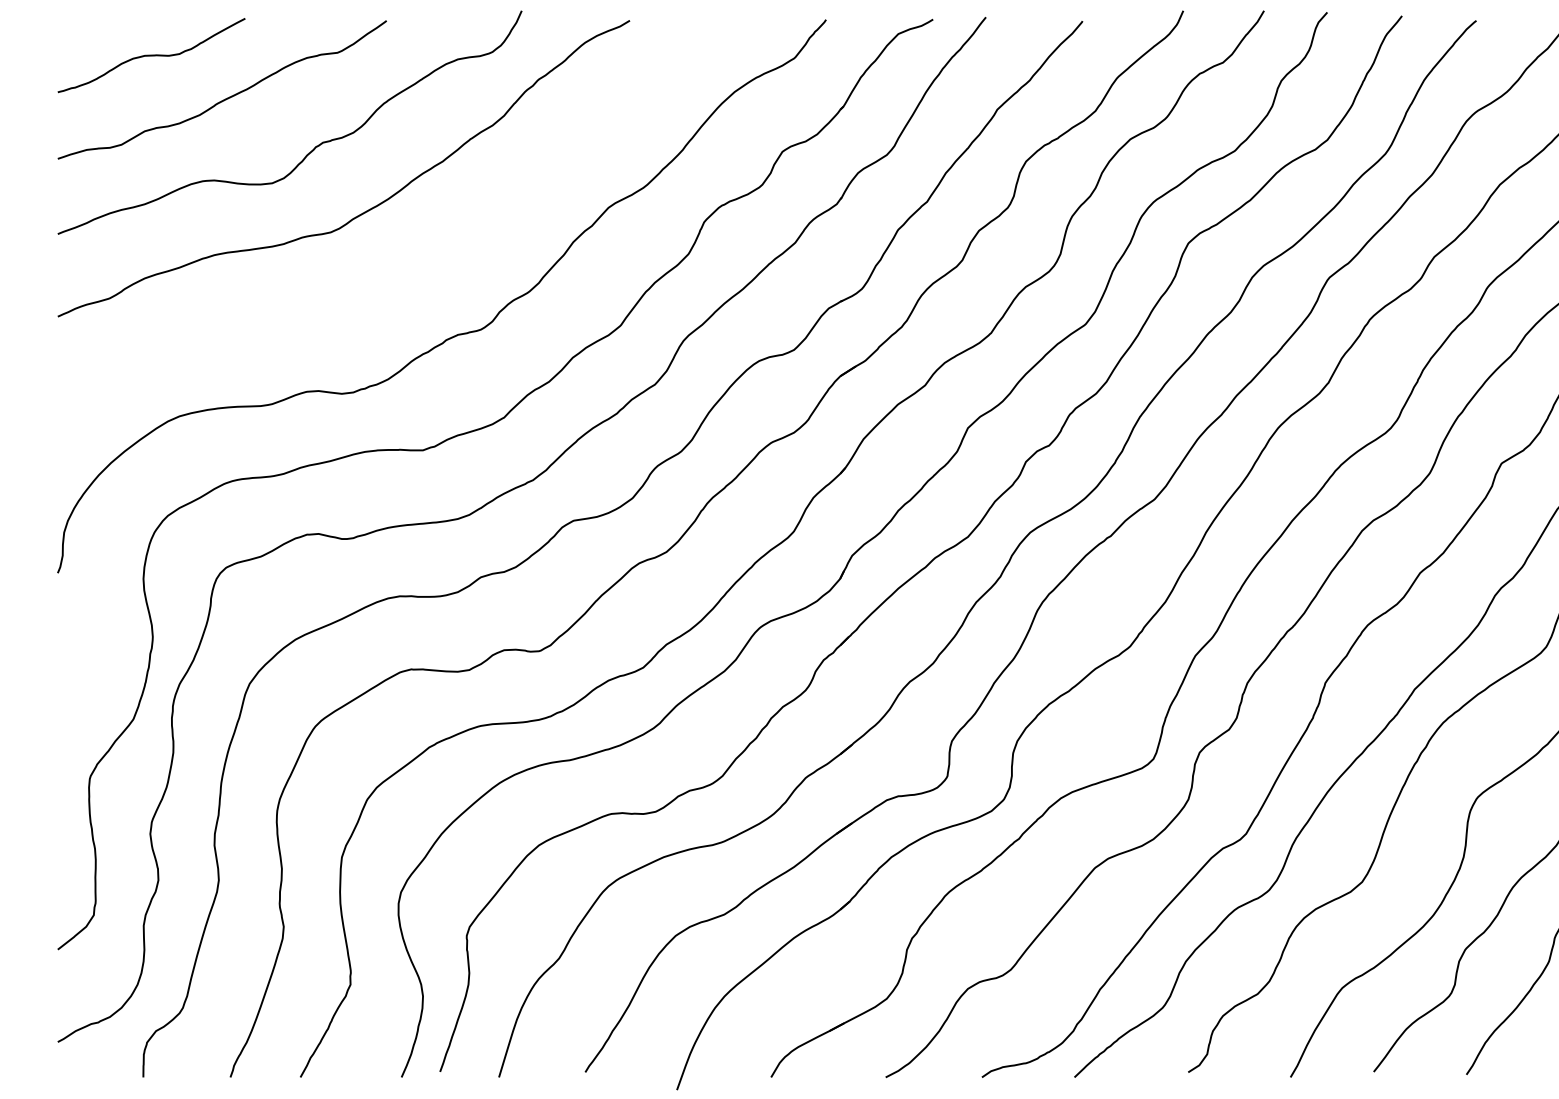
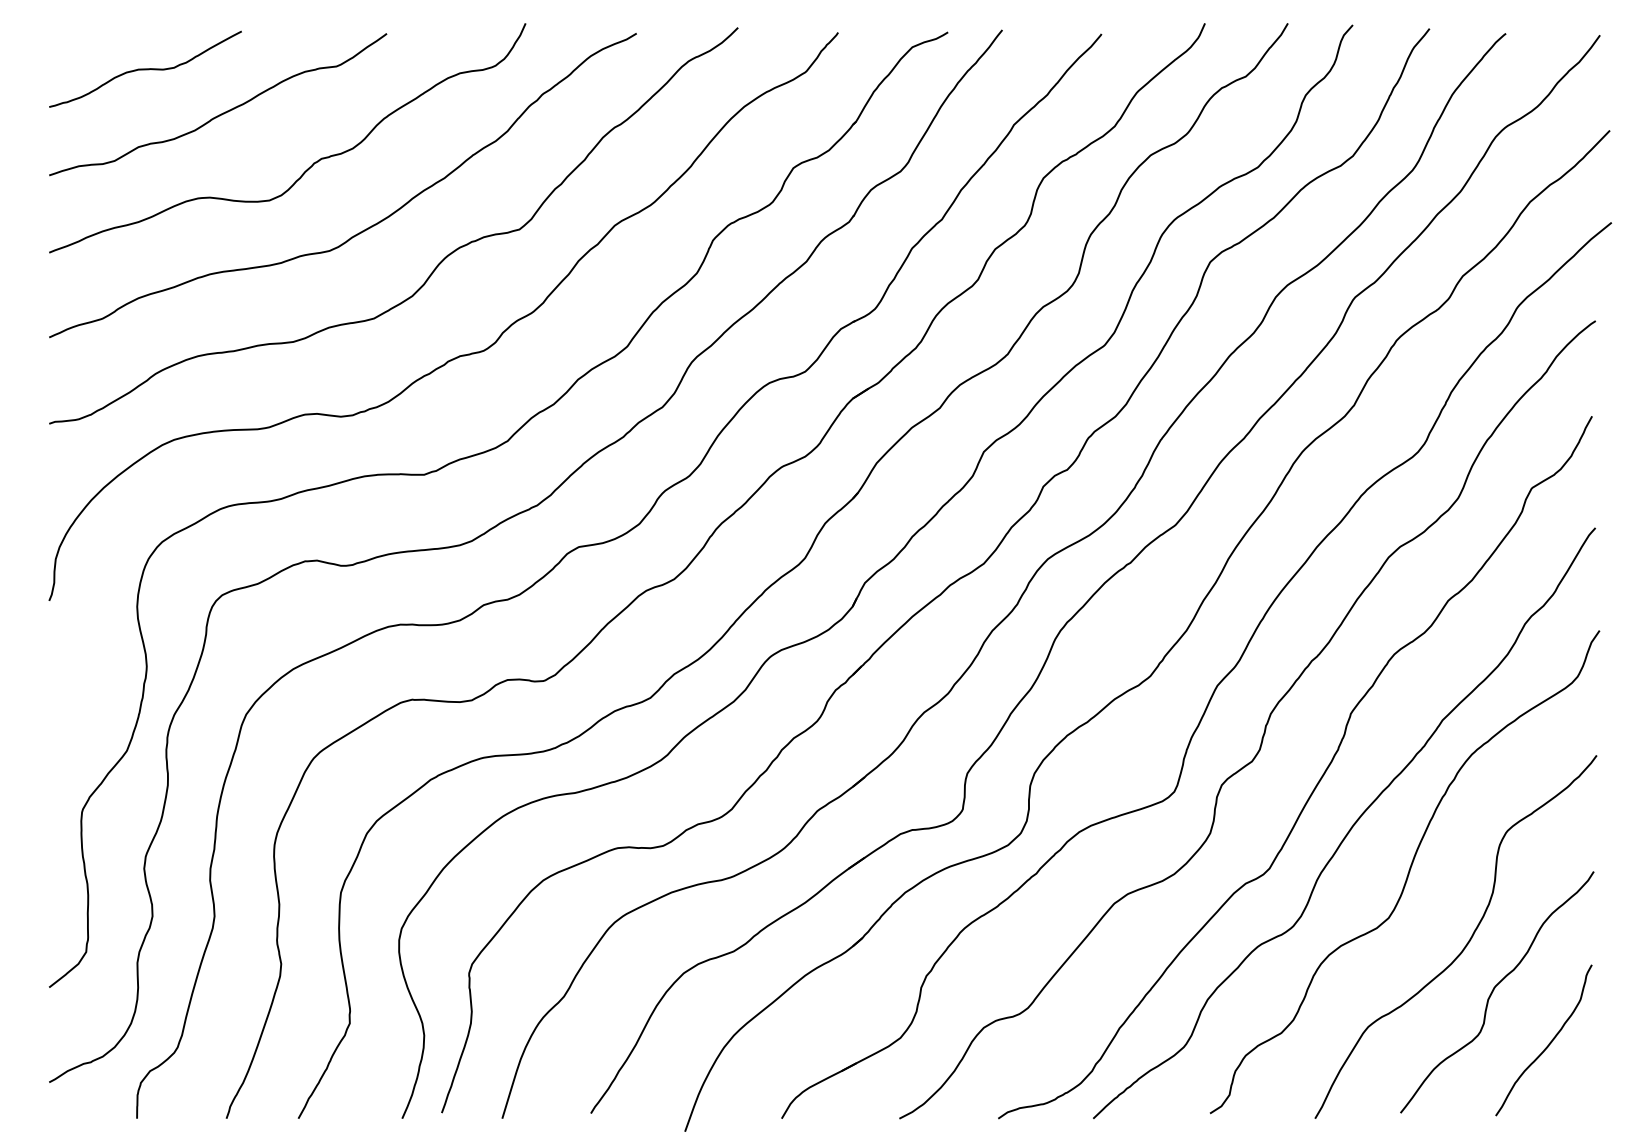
curve: (434, 246) -> (436, 265), added

